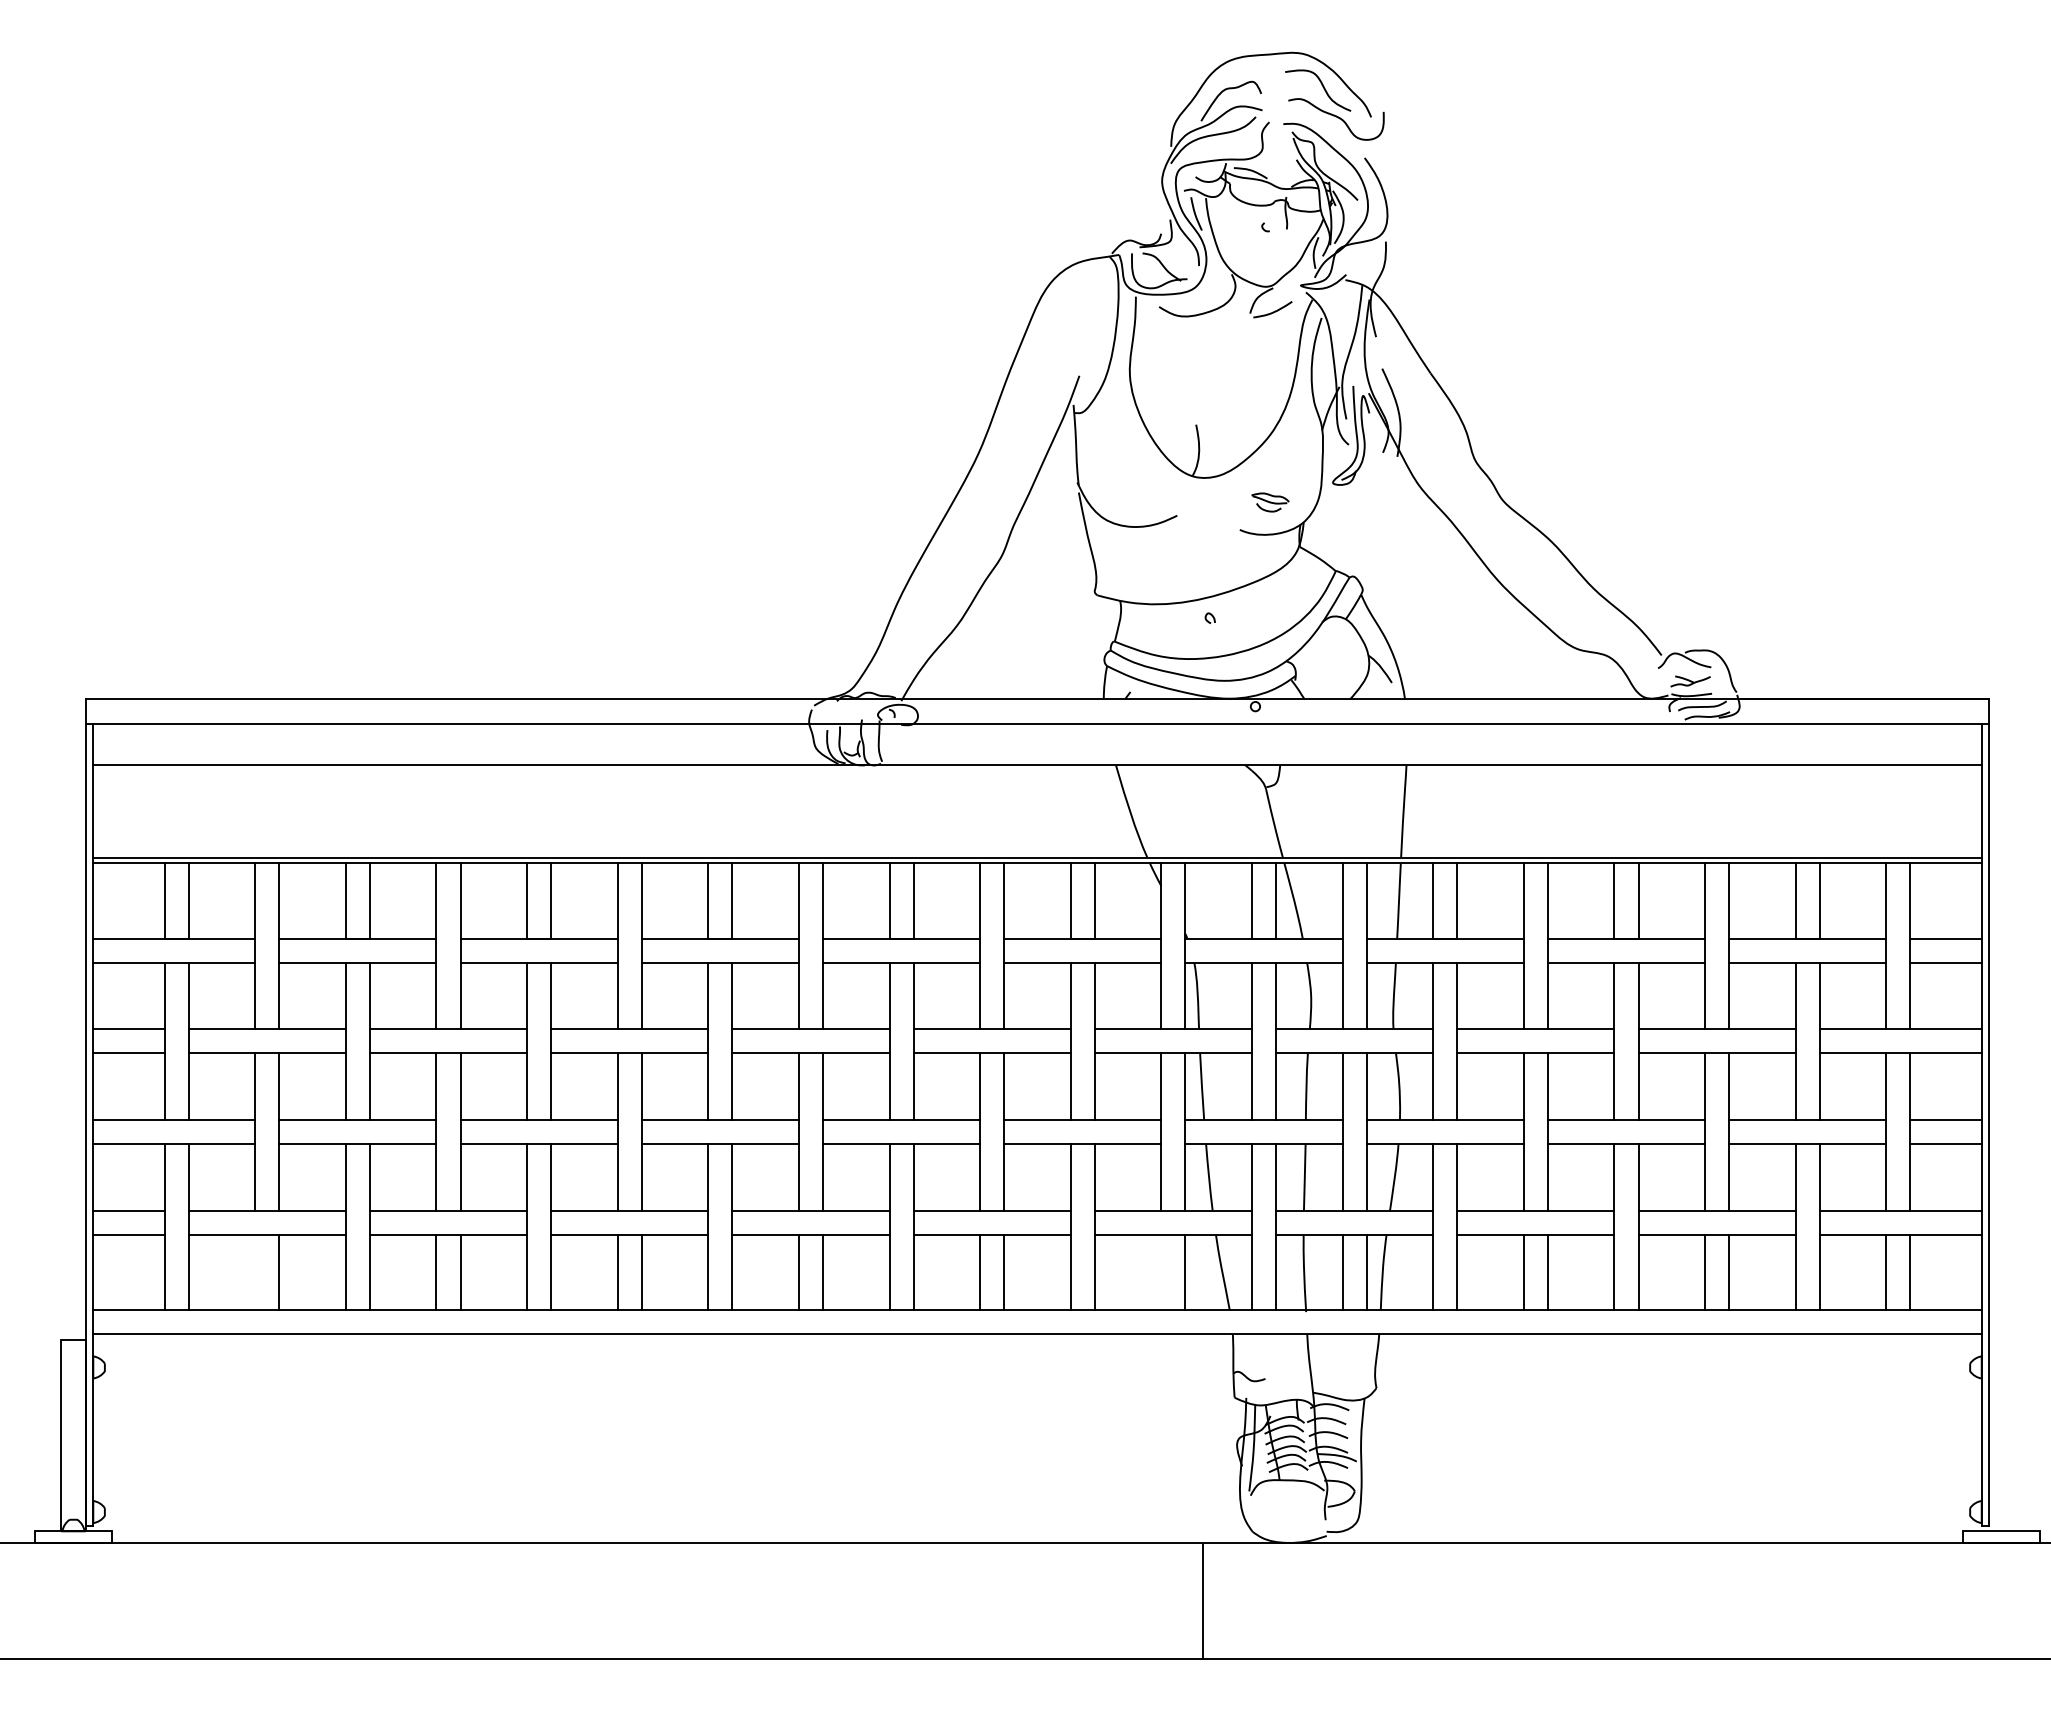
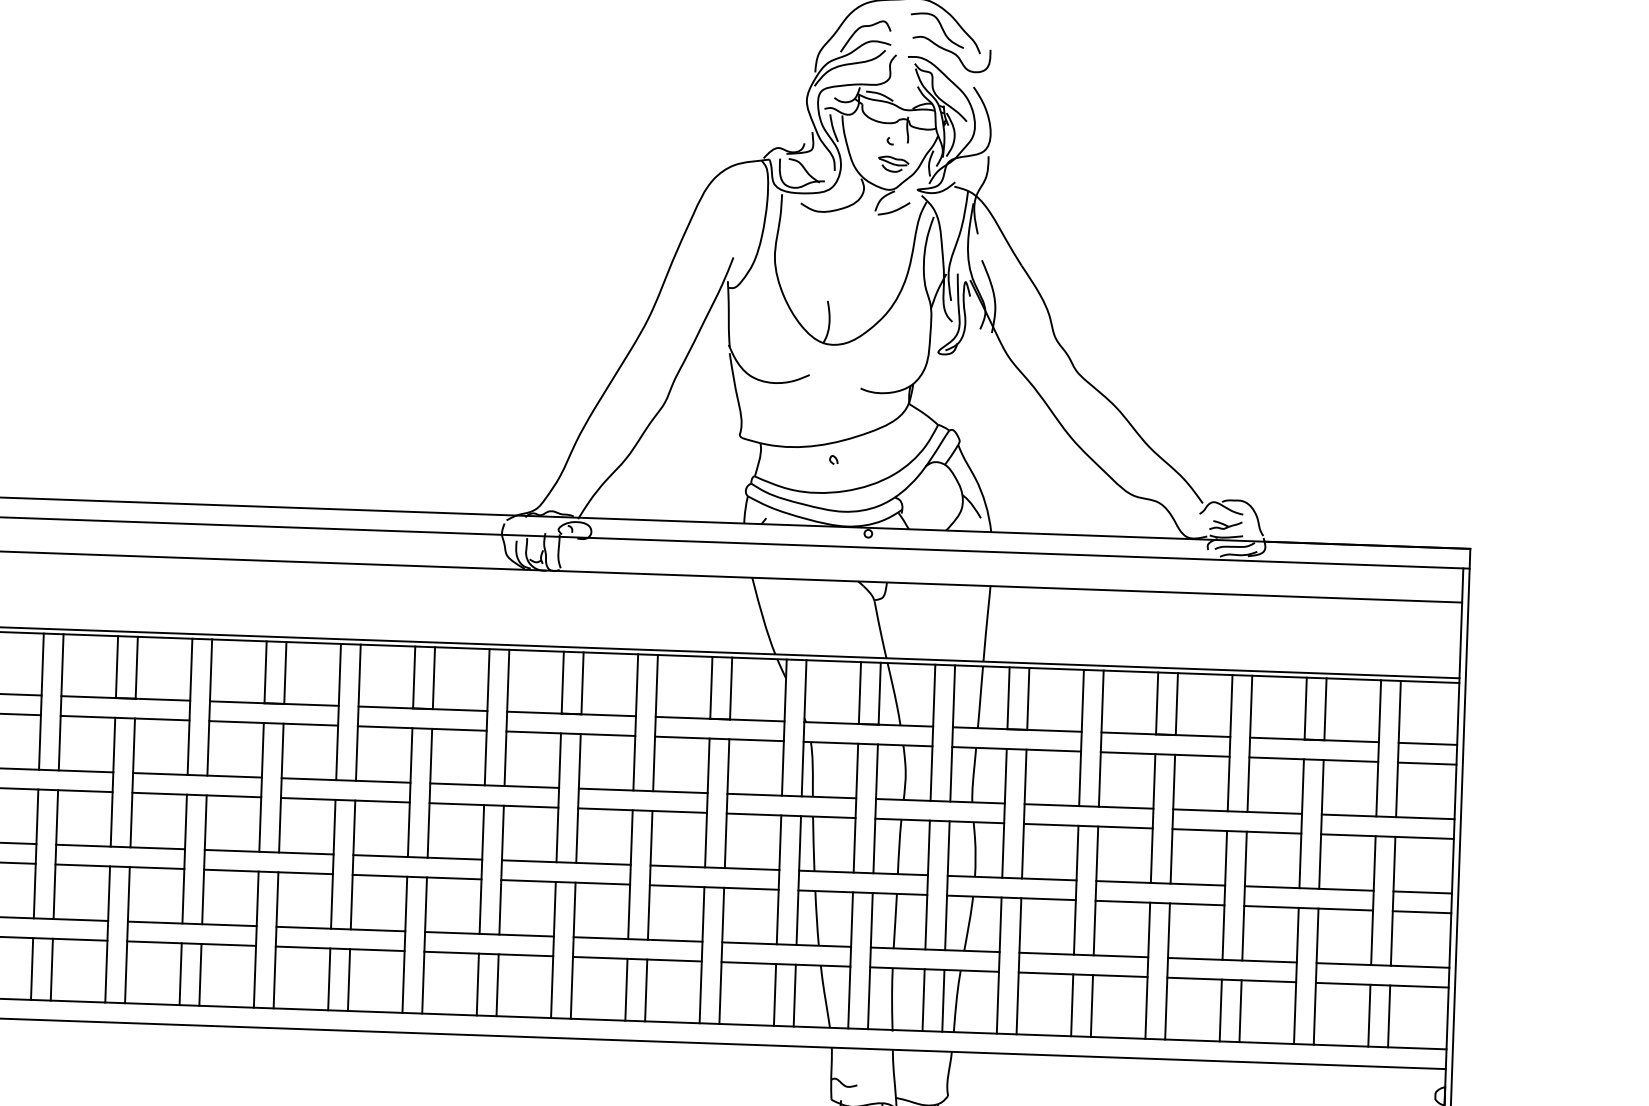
part: (1270, 502) -> (893, 164), moved
line: (255, 1272) -> (32, 969), added
line: (1161, 1272) -> (775, 995), added

